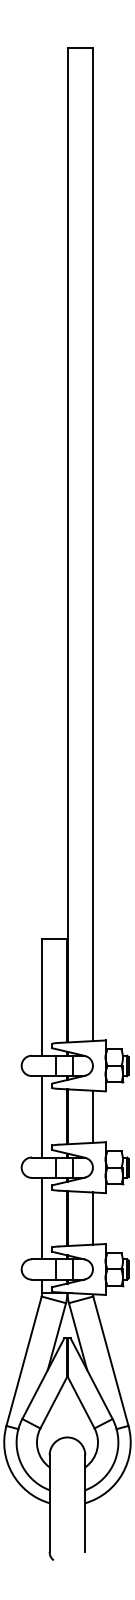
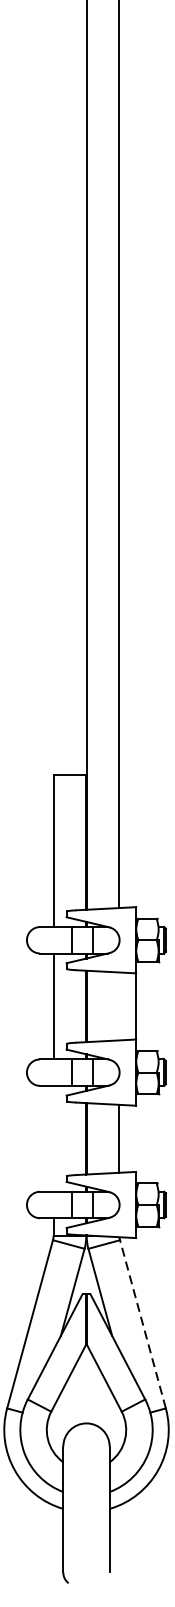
line: (92, 1116) -> (135, 1006), moved
line: (42, 1218) -> (54, 1138), removed
line: (110, 1360) -> (142, 1323), solid -> dashed

